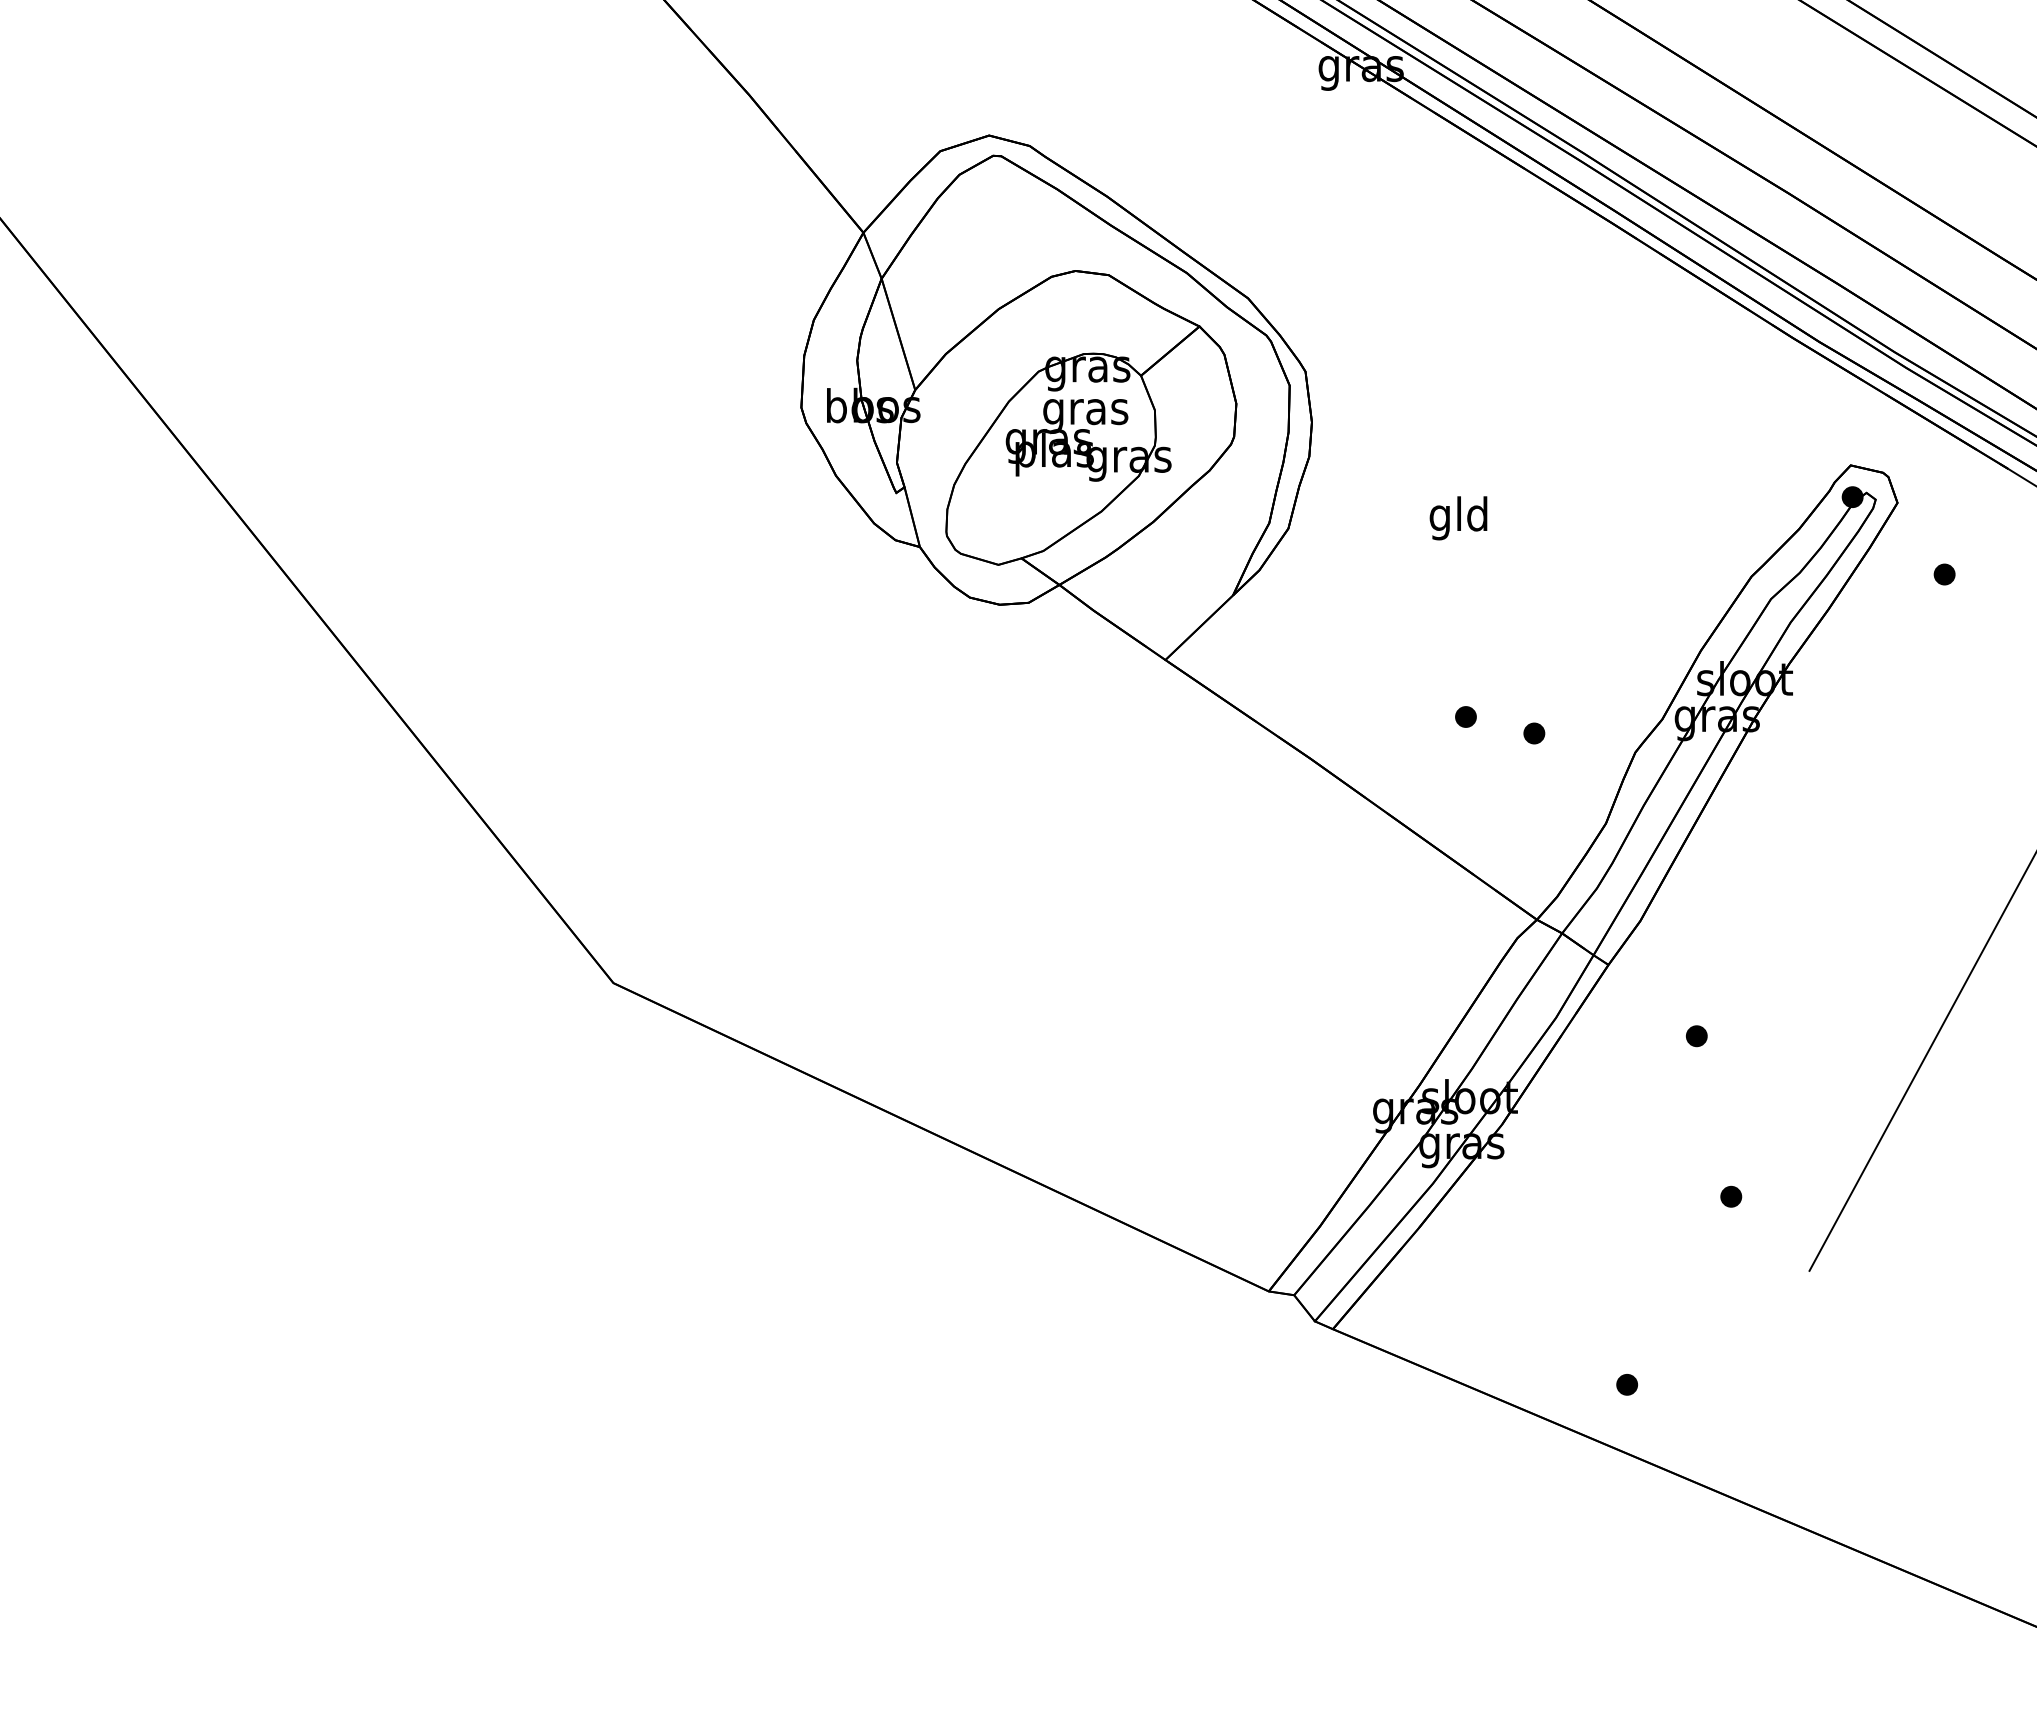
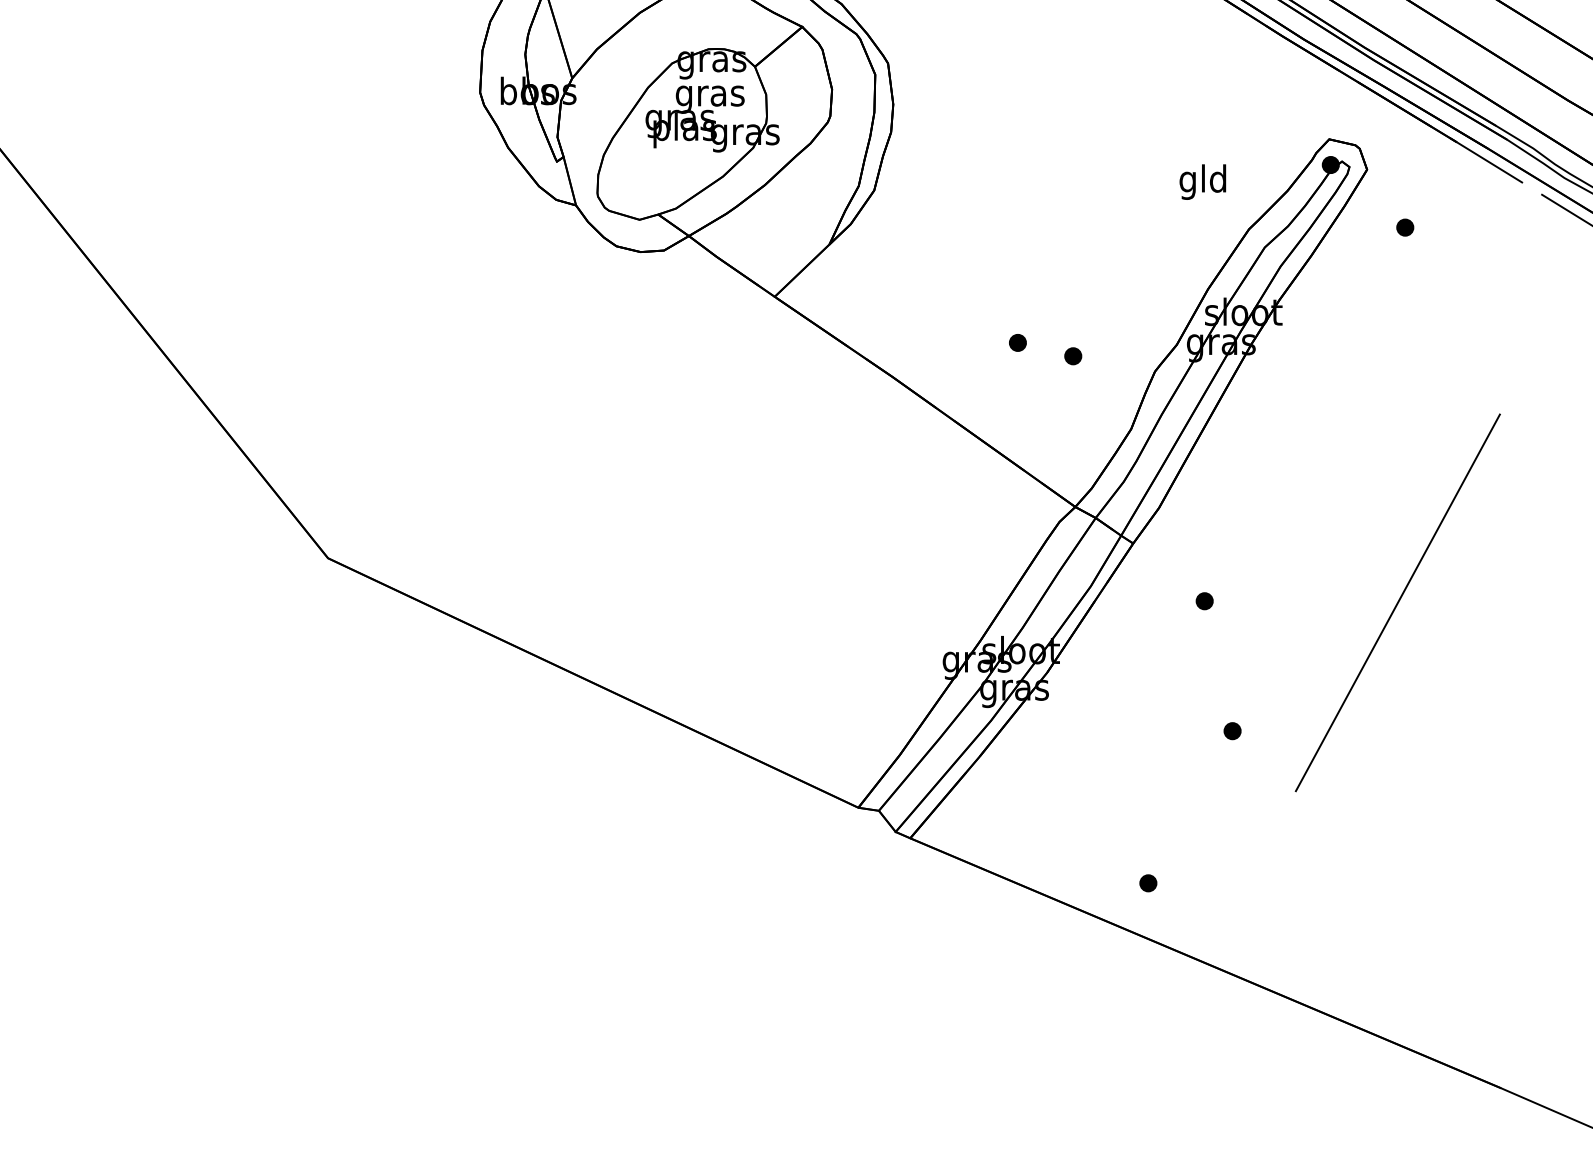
text: (1458, 518) -> (1202, 182), moved

